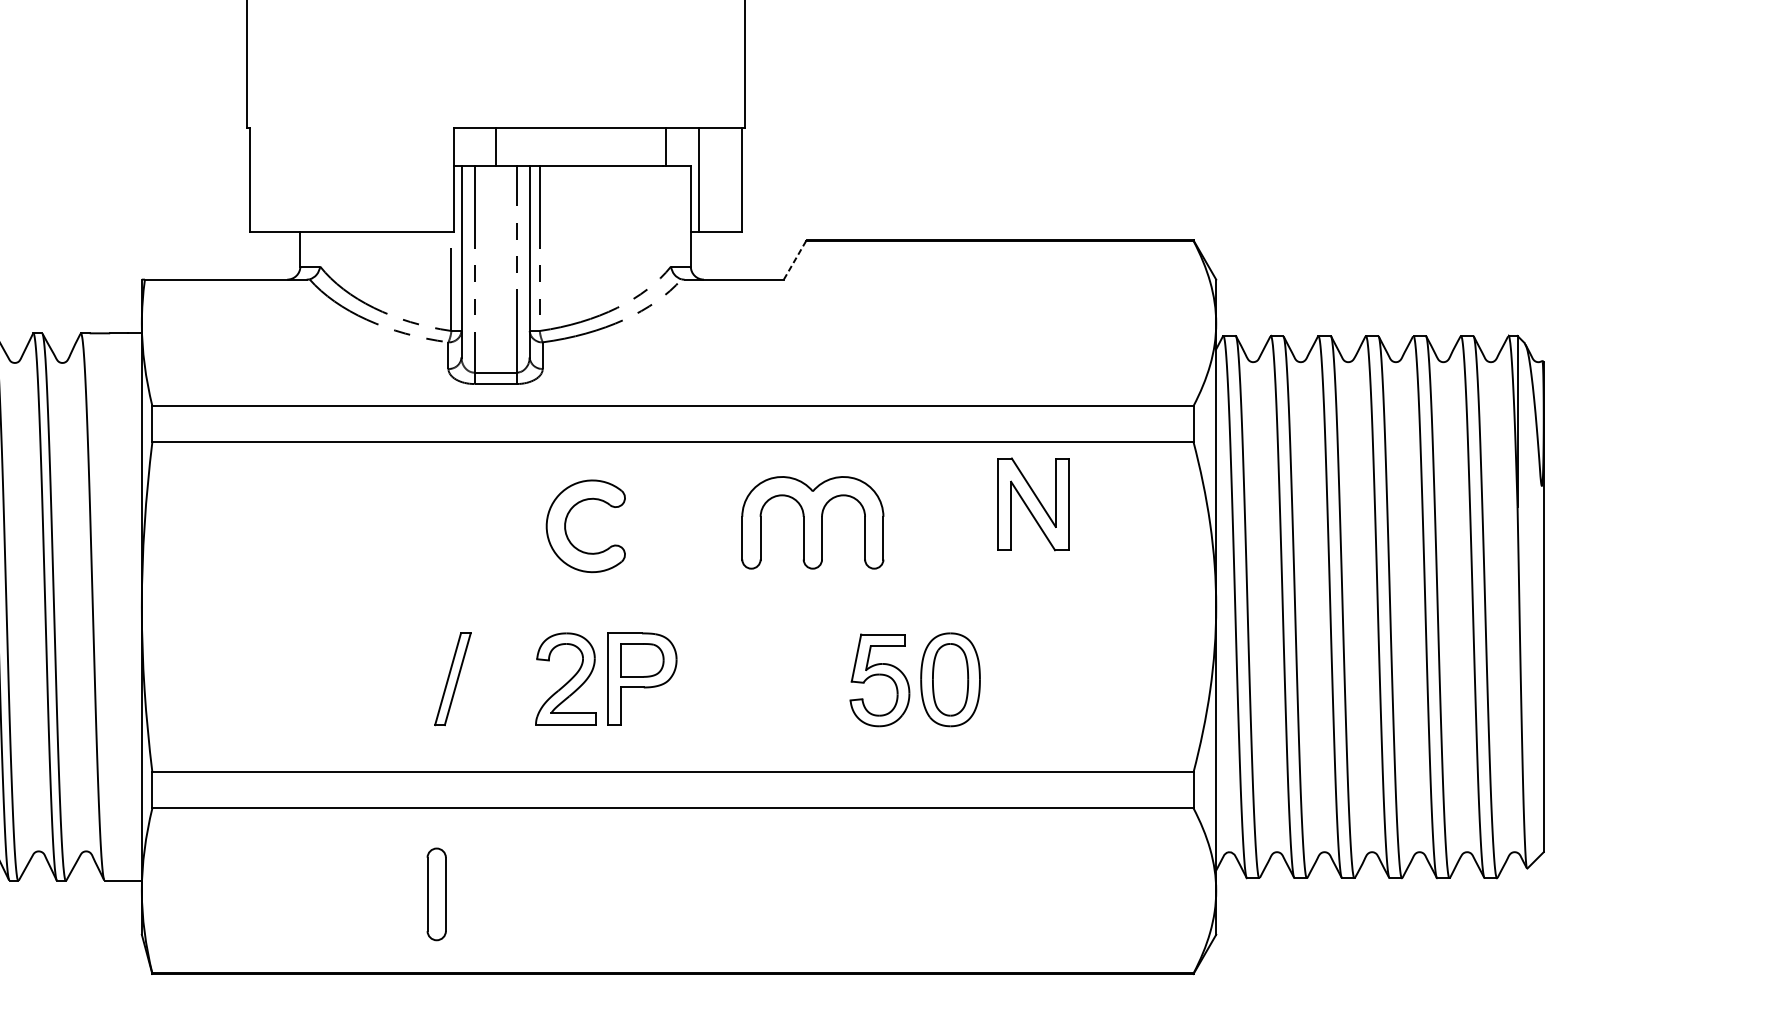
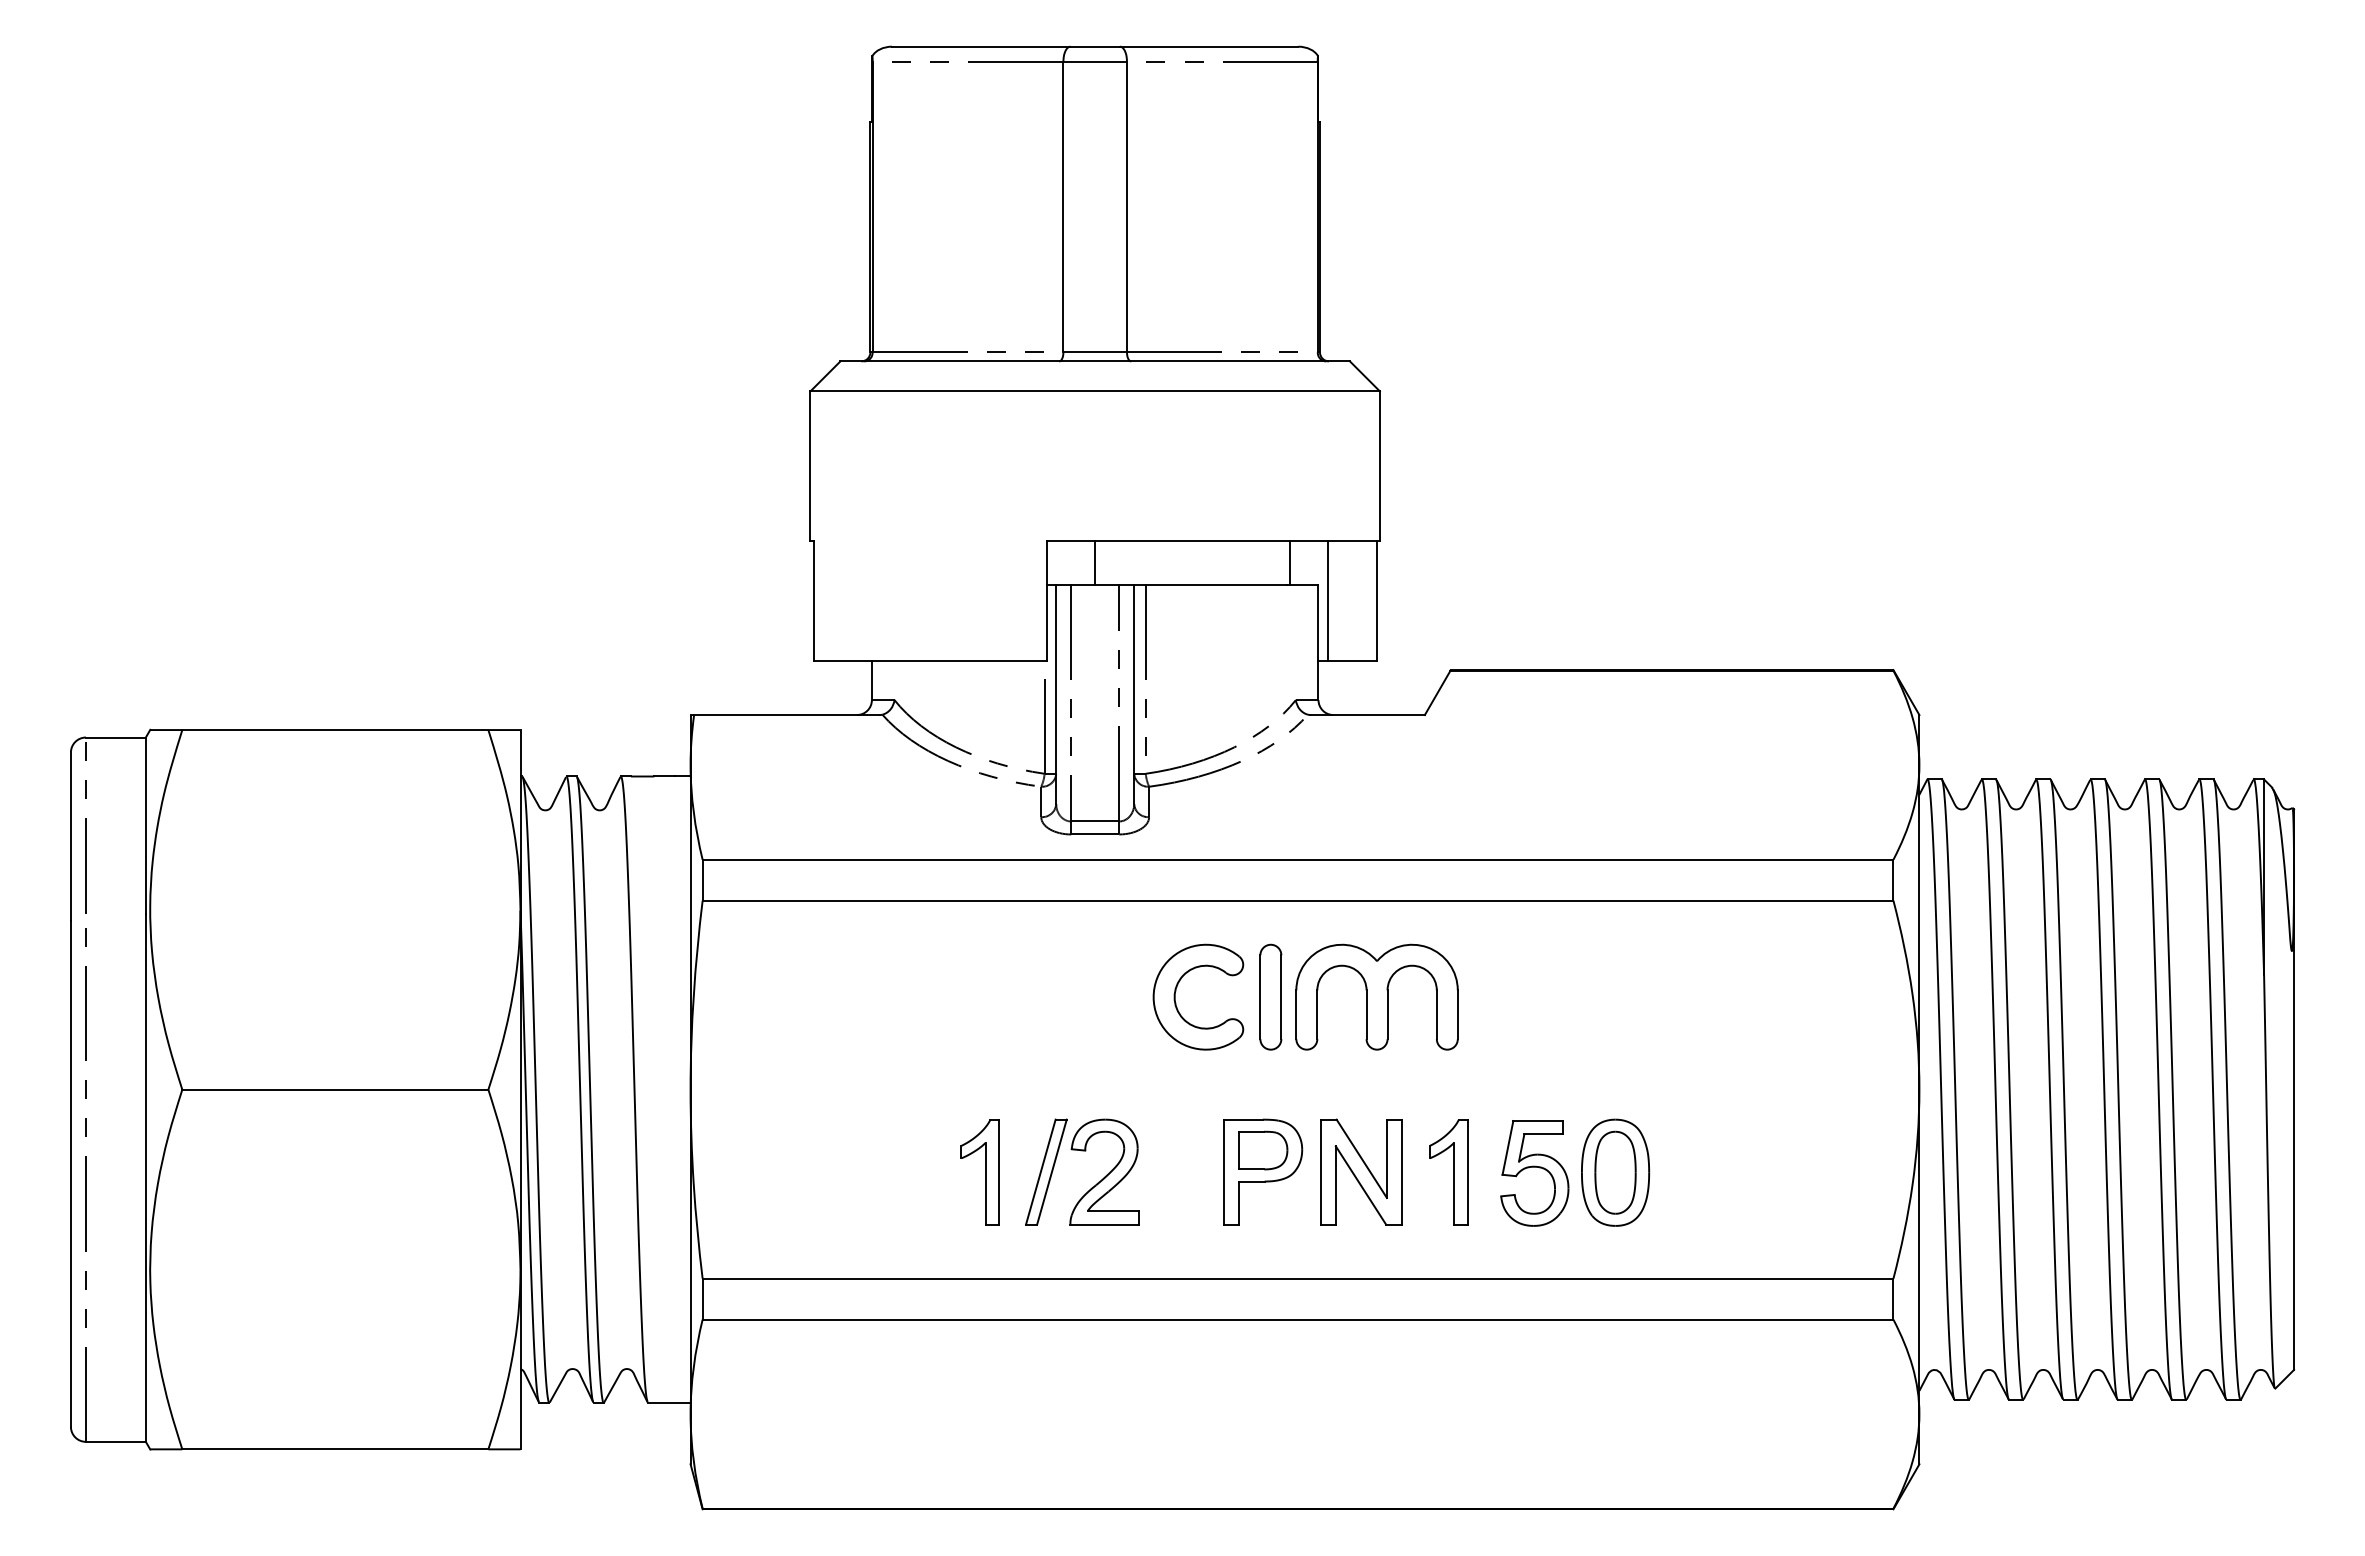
line: (794, 259) -> (1437, 692), dashed -> solid
part: (1033, 503) -> (1361, 1171), moved
part: (812, 522) -> (1376, 996), moved
part: (565, 678) -> (1104, 1171), moved
part: (394, 679) -> (979, 1172), added
part: (804, 679) -> (1448, 1172), added
part: (436, 893) -> (1270, 996), moved

